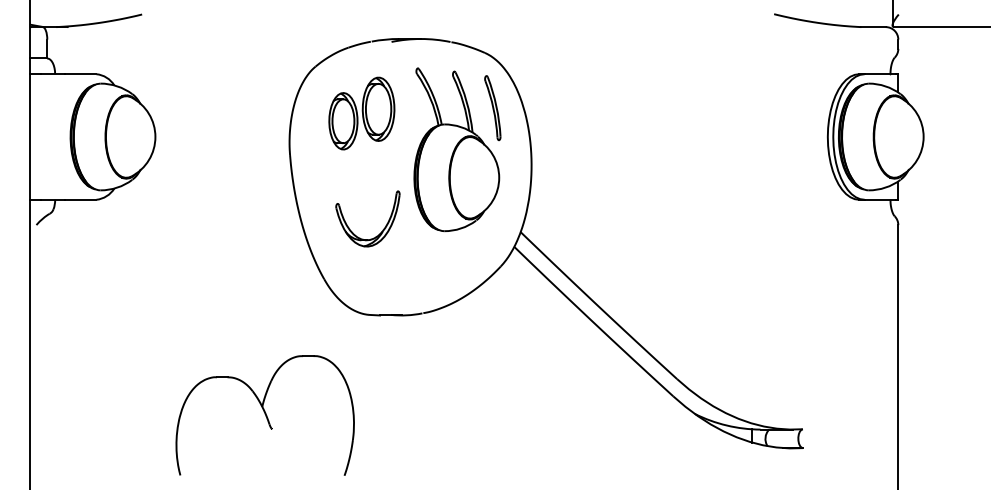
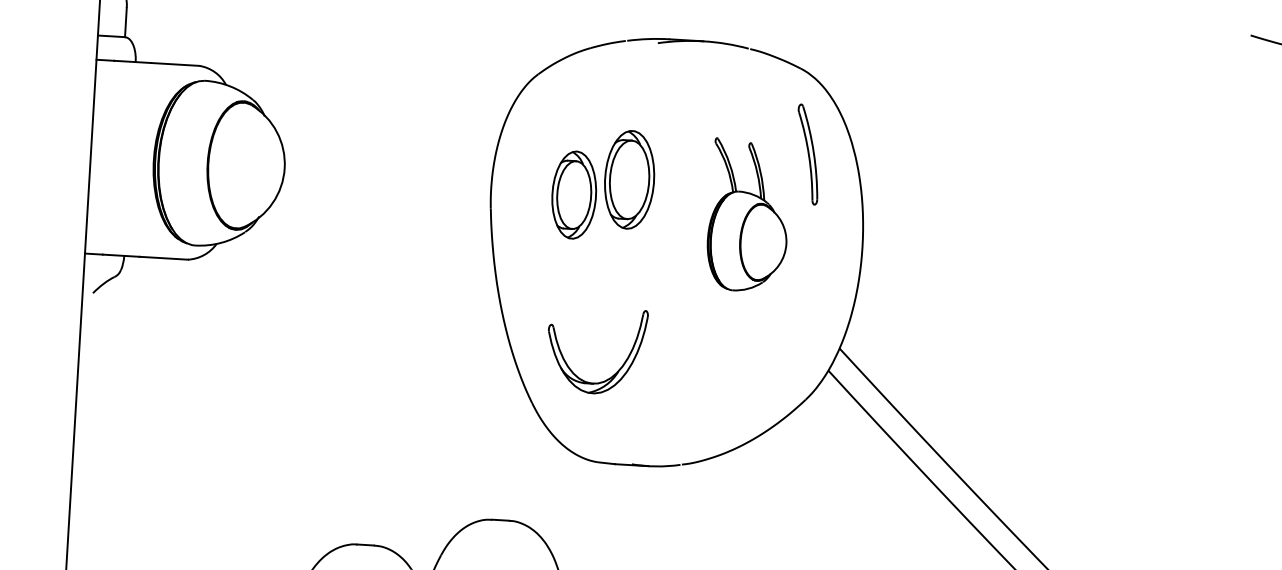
part: (361, 113) -> (602, 184), moved
part: (456, 149) -> (748, 215), size x0.6
part: (382, 229) -> (618, 368), moved

